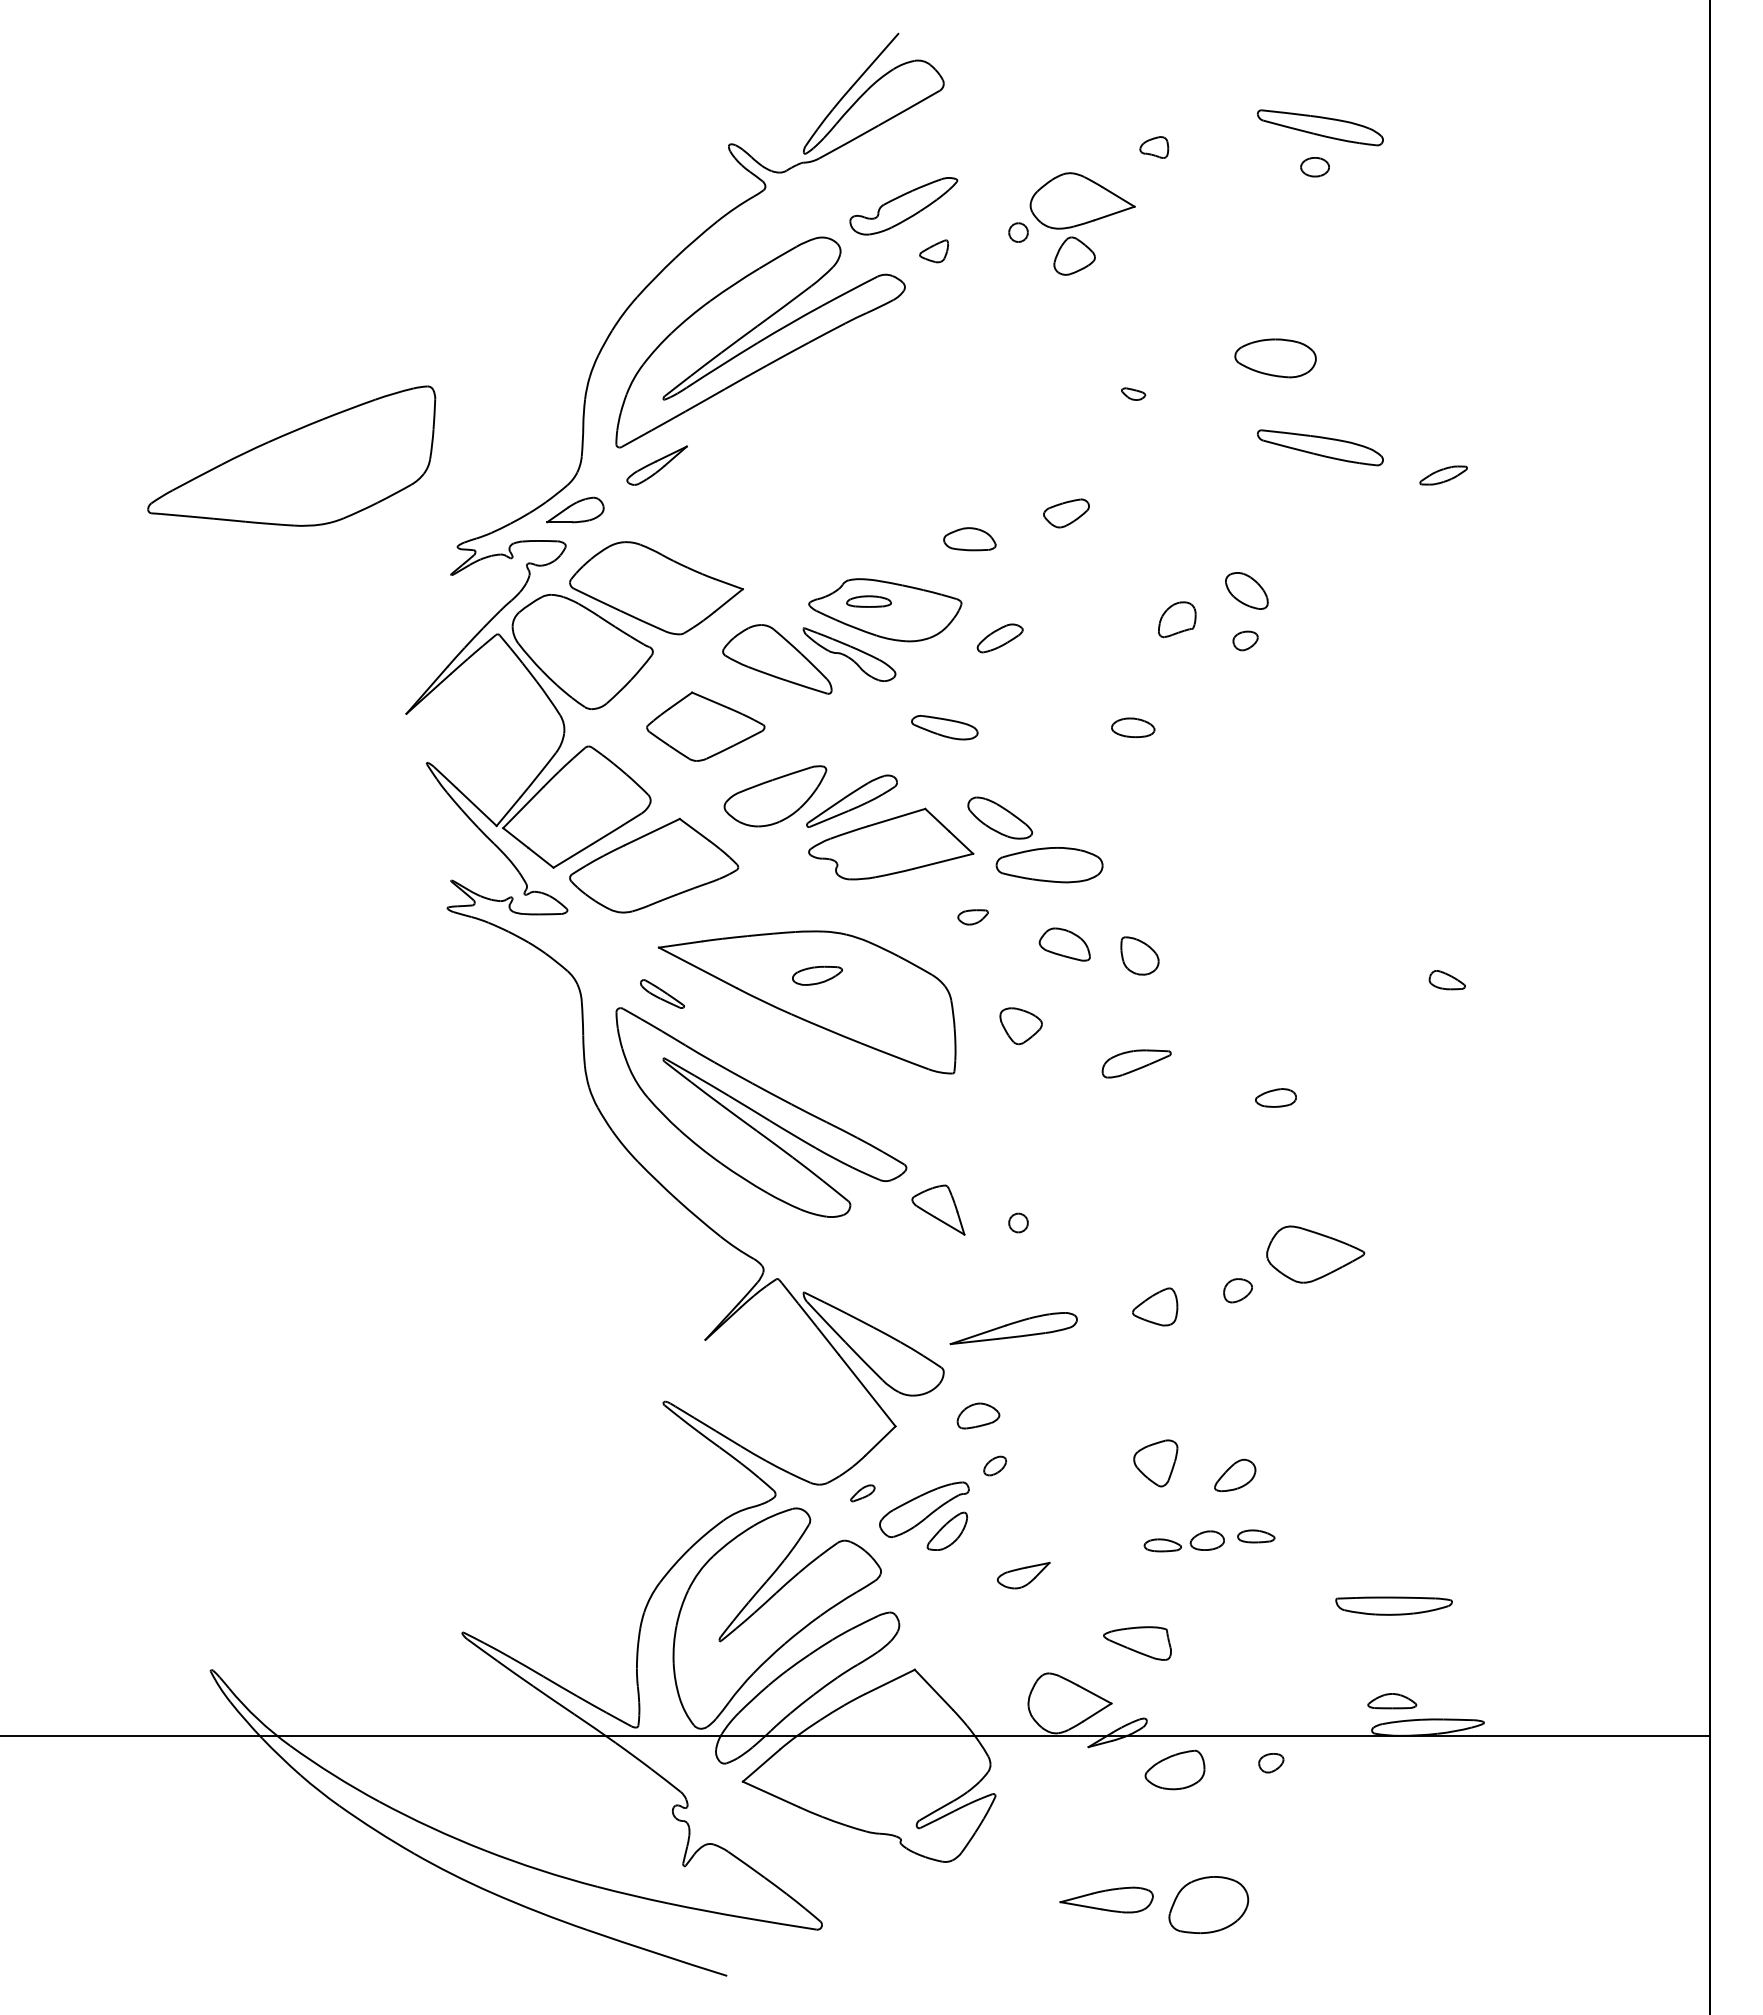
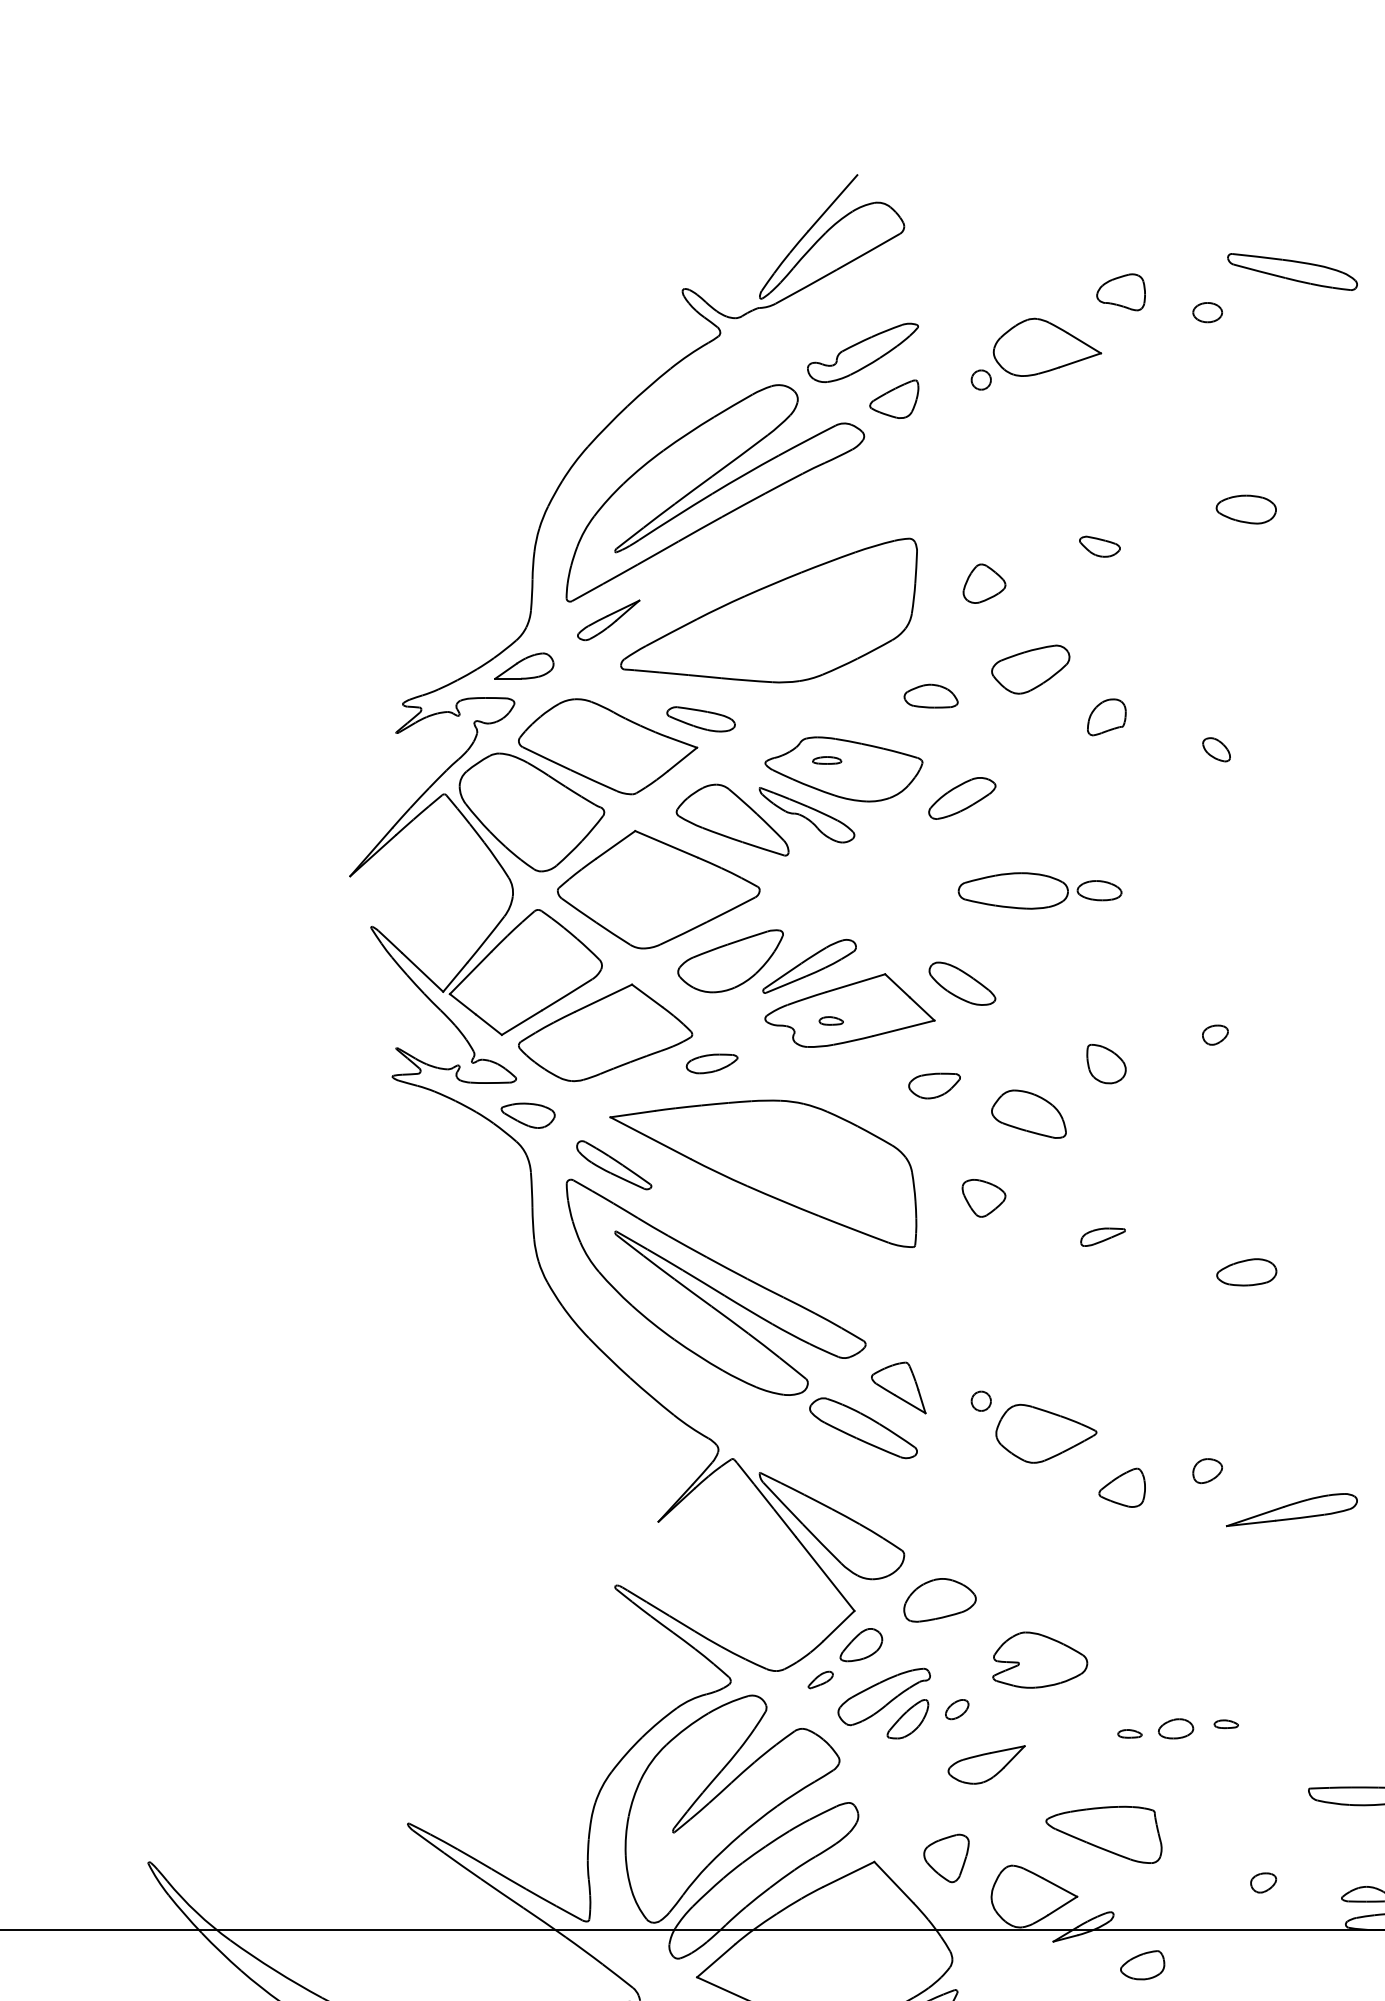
part: (1154, 147) -> (1121, 292), size x1.67
part: (1314, 167) -> (1207, 312), moved
part: (933, 251) -> (893, 399), size x1.67
part: (1074, 255) -> (984, 583), moved
part: (1275, 357) -> (1246, 508), size x0.71
part: (1133, 393) -> (1099, 545), size x1.67
part: (1319, 447) -> (1291, 601), removed
part: (291, 455) -> (768, 609), moved
part: (1066, 513) -> (1030, 669), size x1.67
part: (1246, 591) -> (1216, 750), size x0.62
part: (868, 601) -> (826, 760), size x0.62
part: (1177, 619) -> (1107, 717), moved
part: (1000, 638) -> (962, 798), size x1.43
part: (1245, 640) -> (1215, 1034), moved
part: (705, 726) -> (658, 889), size x1.67
part: (944, 727) -> (700, 719), moved
part: (872, 853) -> (830, 1020), added
part: (1049, 865) -> (1013, 891), moved
part: (972, 917) -> (933, 1086), size x1.67
part: (1064, 944) -> (1028, 1114), size x1.43
part: (578, 945) -> (527, 1115), added
part: (1139, 955) -> (1106, 1063), moved
part: (817, 975) -> (712, 1063), moved
part: (662, 993) -> (614, 1164), size x1.67
part: (1136, 1063) -> (1102, 1236), size x0.62
part: (1275, 1097) -> (1246, 1271), size x1.43
part: (904, 1249) -> (863, 1428), added
part: (1315, 1254) -> (1046, 1433), moved
part: (1013, 1328) -> (1291, 1510), moved
part: (978, 1415) -> (940, 1599), size x1.67
part: (1155, 1463) -> (946, 1858), moved
part: (995, 1465) -> (957, 1709), moved
part: (1075, 1473) -> (1040, 1659), added
part: (1235, 1475) -> (861, 1645), moved
part: (1255, 1535) -> (1225, 1723), size x0.62
part: (1162, 1545) -> (1129, 1733), size x0.62
part: (1023, 1575) -> (986, 1764), size x1.43
part: (1137, 1643) -> (1103, 1834), size x1.67
part: (1271, 1763) -> (1263, 1883), moved
part: (1174, 1769) -> (1142, 1964), size x0.71

